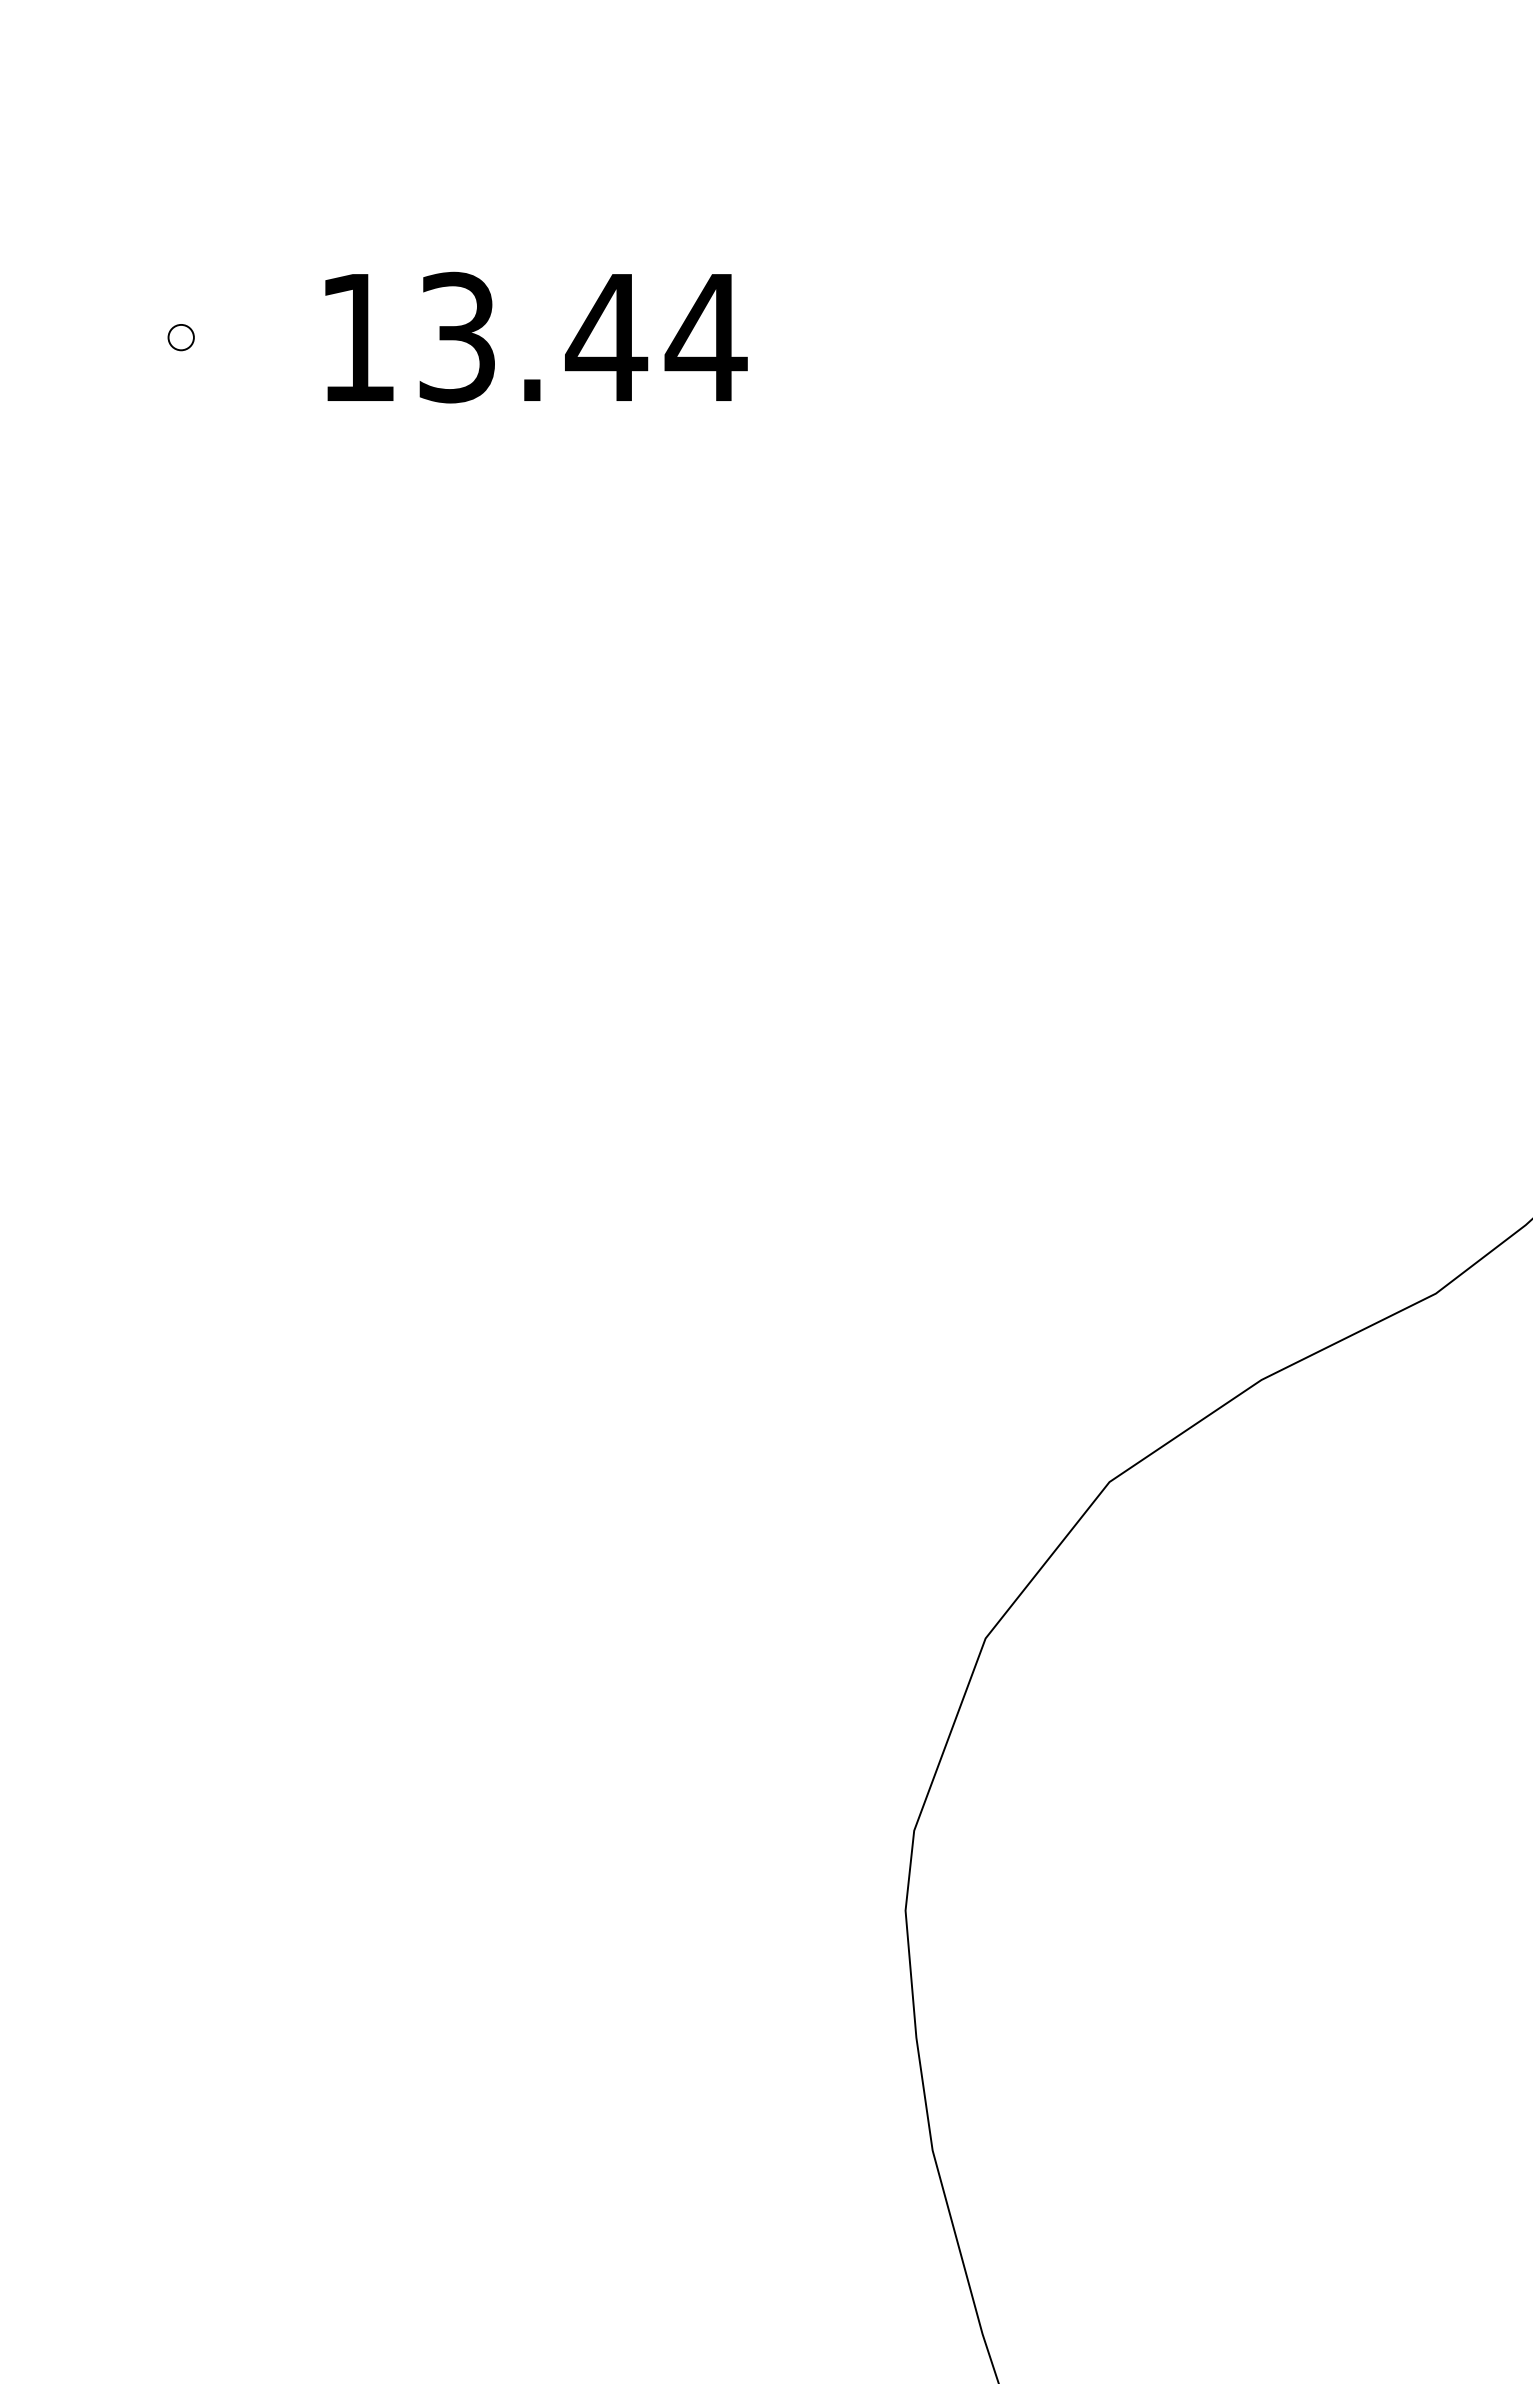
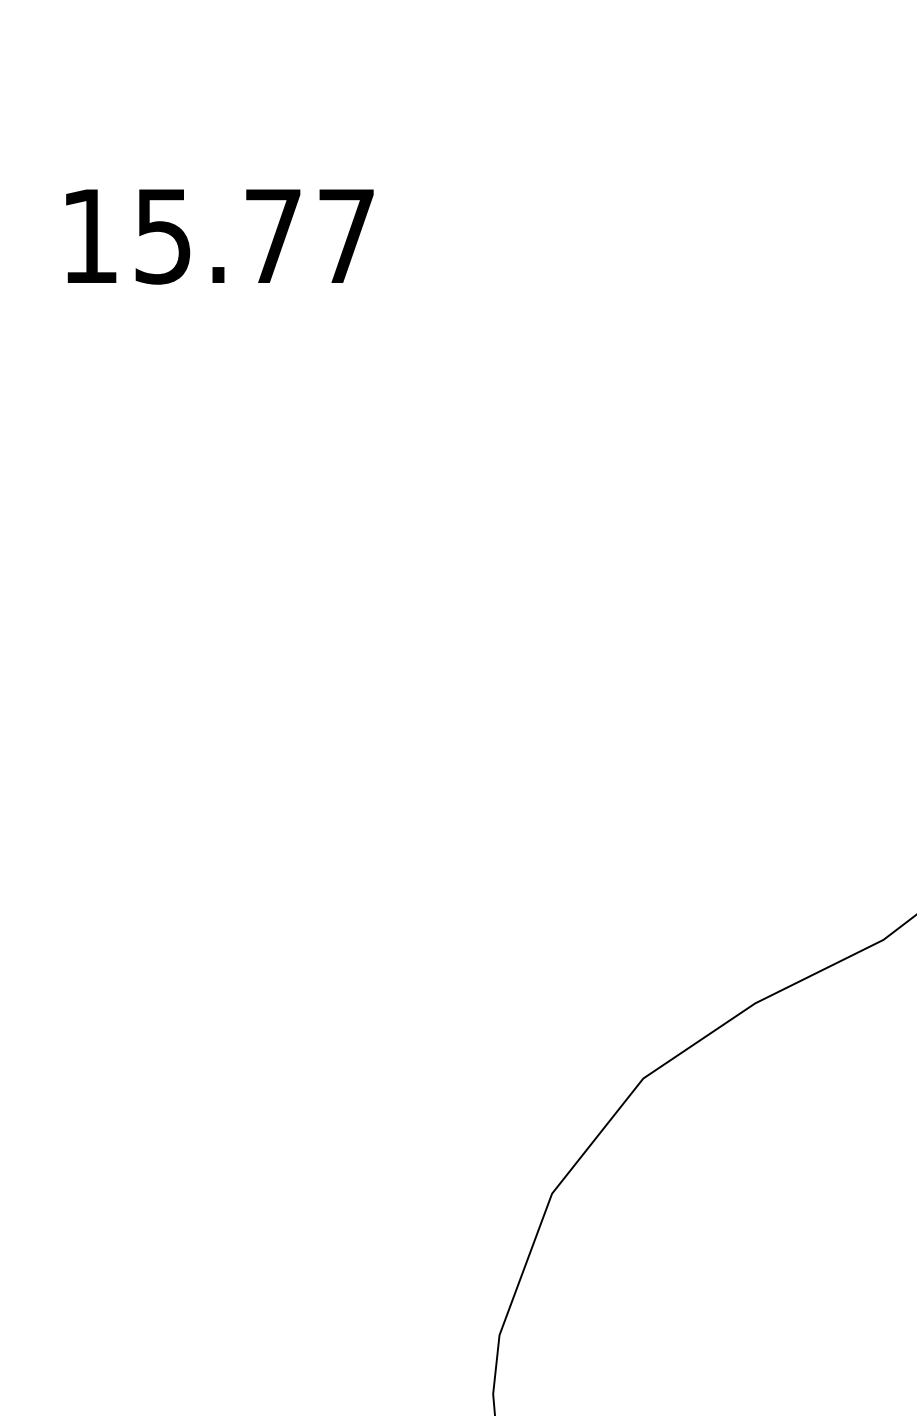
text: (583, 337) -> (256, 236), 13.44 -> 15.77

